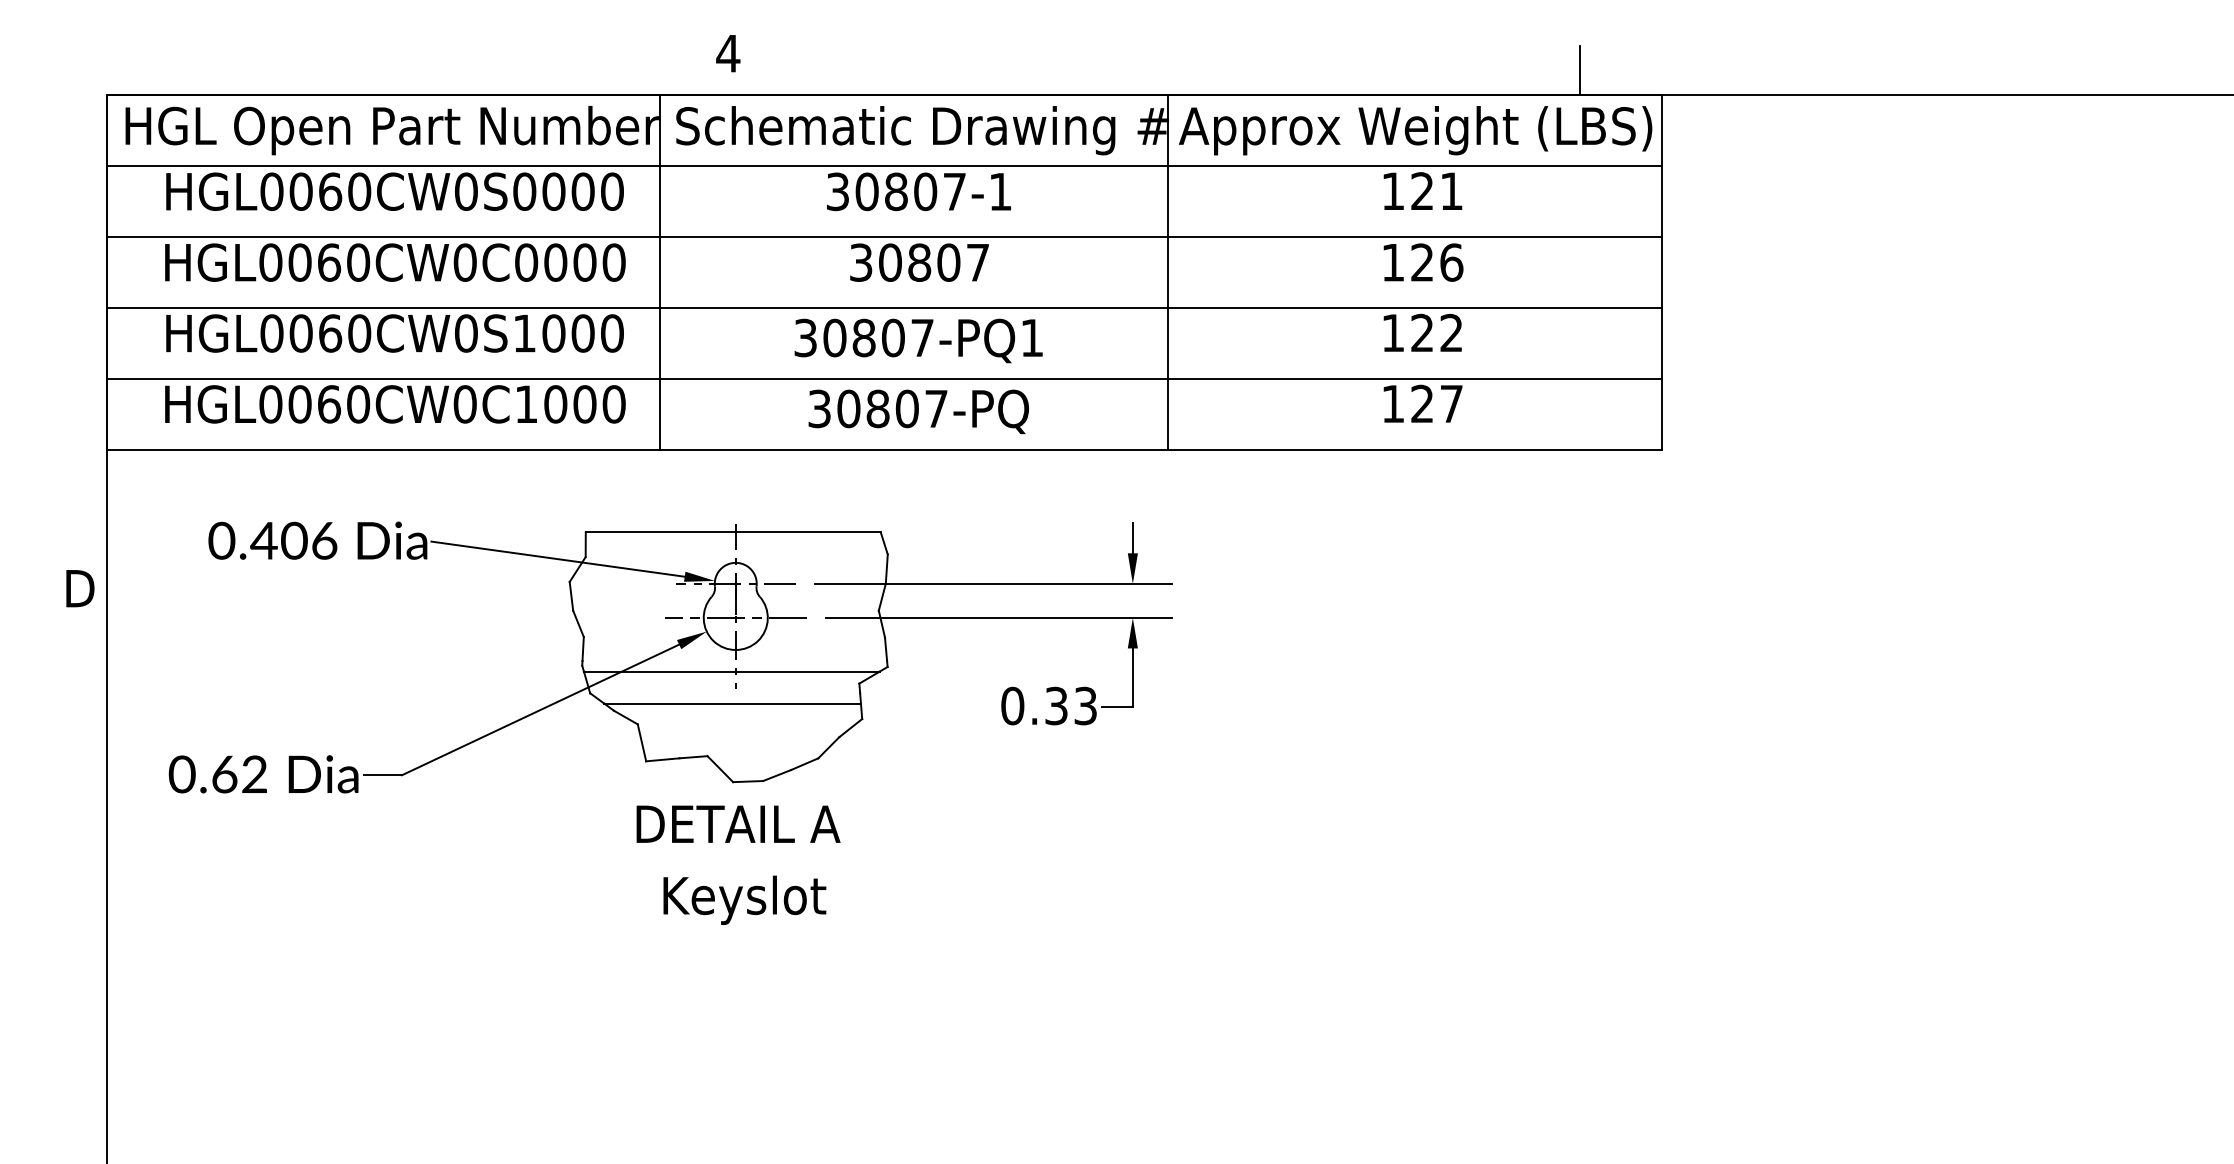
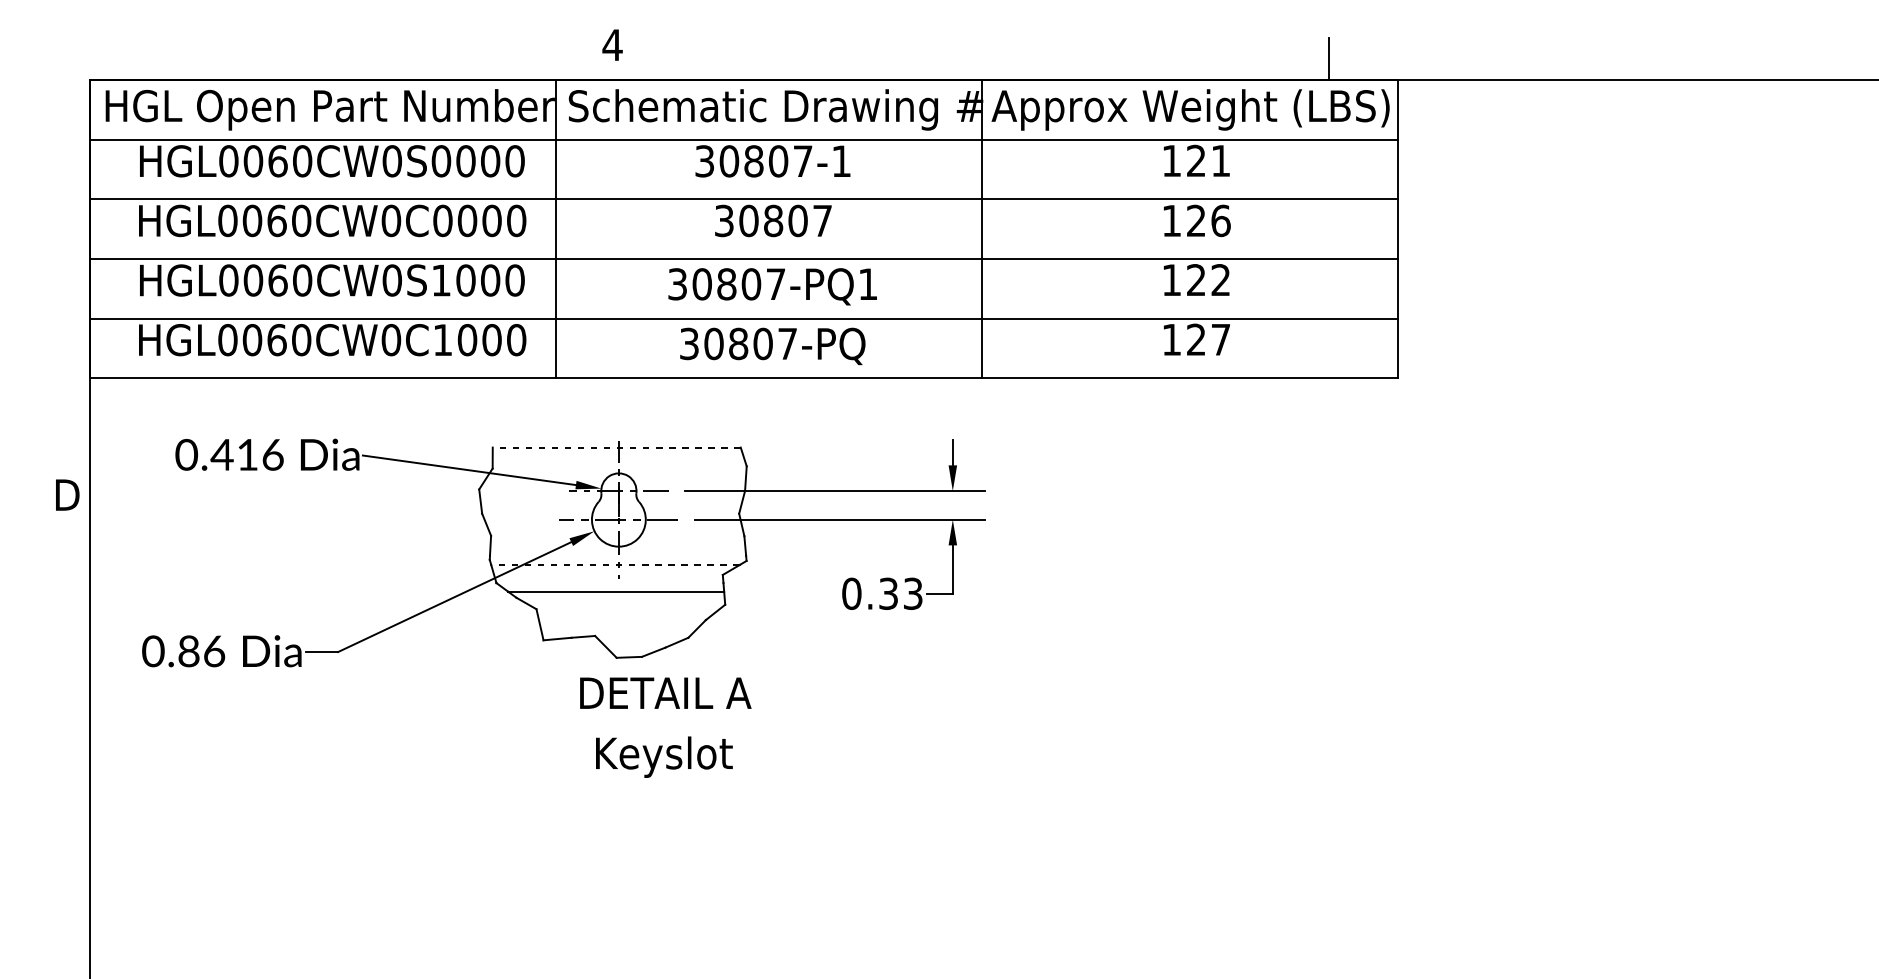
line: (732, 532) -> (616, 447), solid -> dashed
text: (294, 540) -> (247, 454), 0.406 -> 0.416
line: (731, 671) -> (615, 564), solid -> dashed
text: (239, 774) -> (201, 651), 0.62 -> 0.86
text: (738, 823) -> (665, 692), moved
text: (744, 899) -> (664, 756), moved

